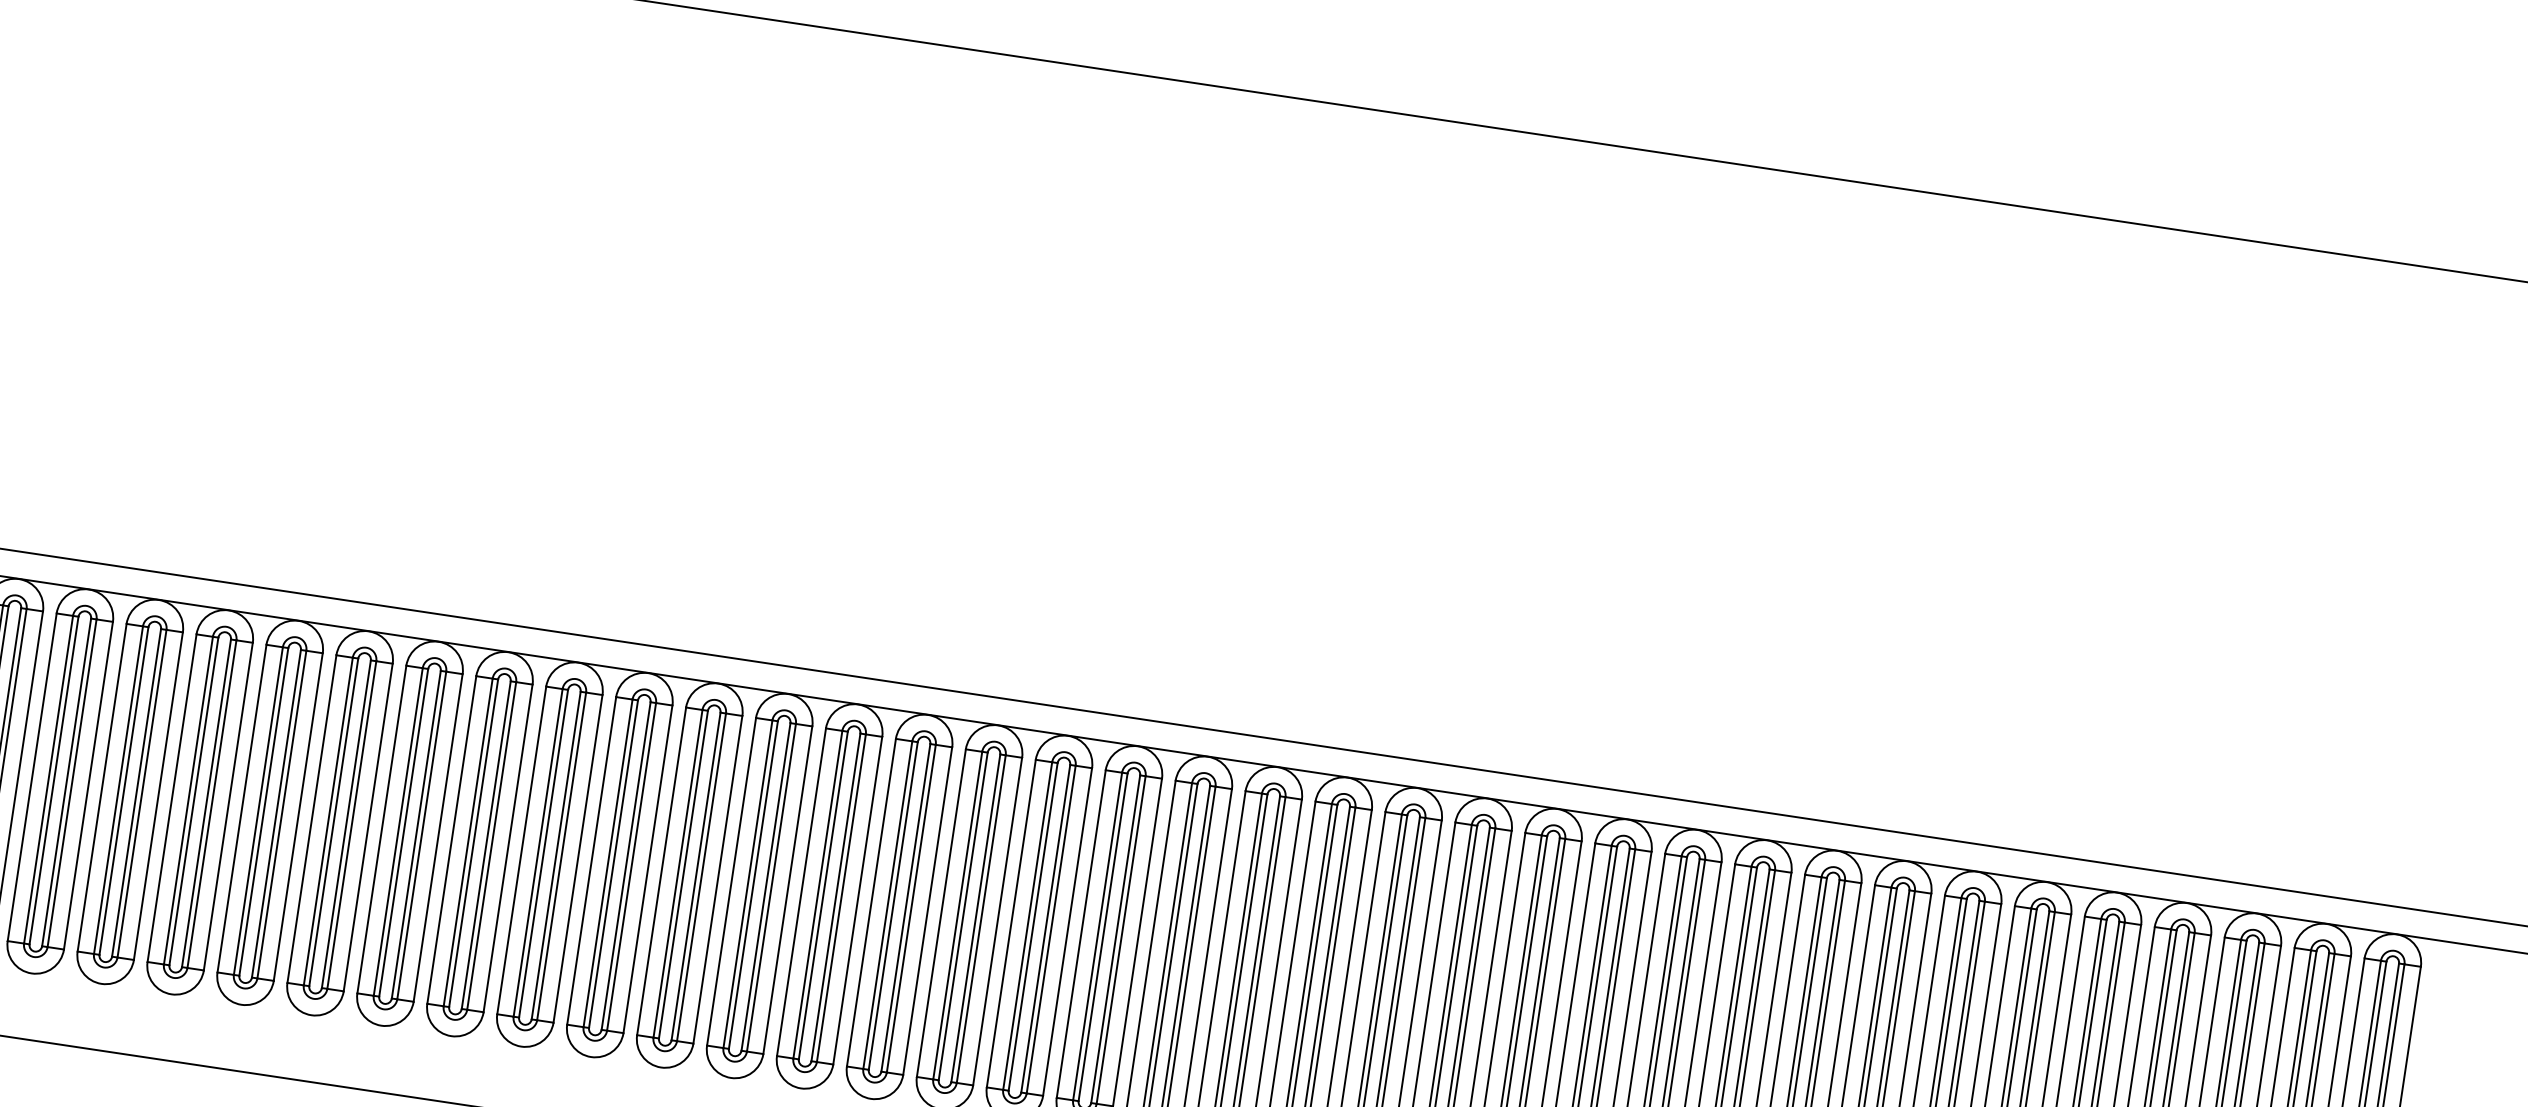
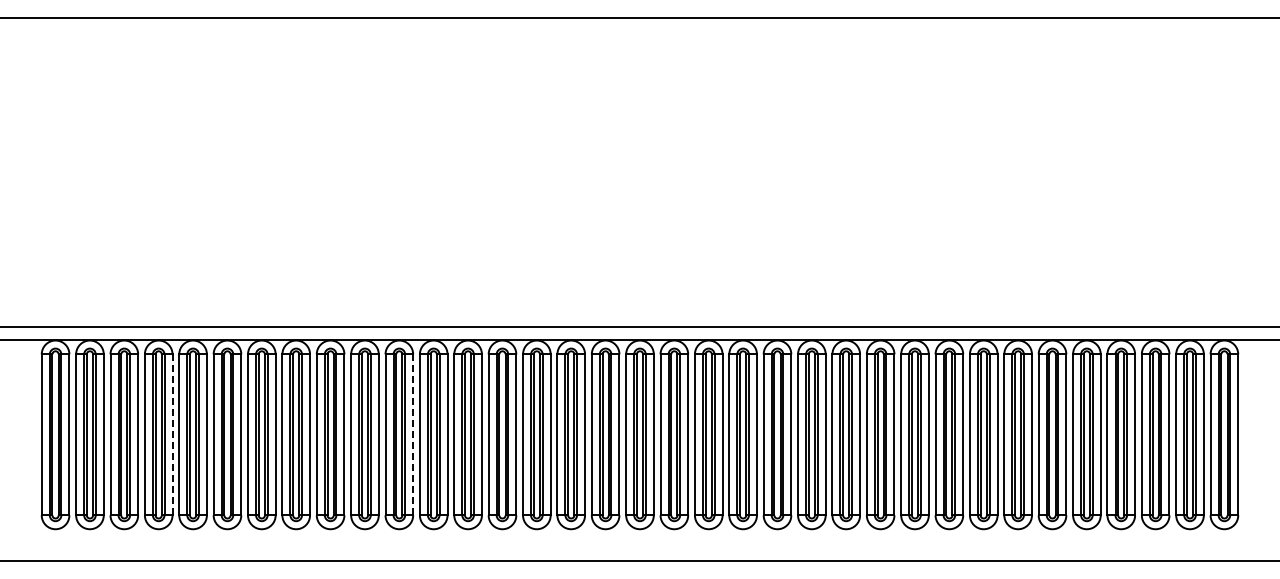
line: (228, 805) -> (172, 434), solid -> dashed
line: (718, 879) -> (413, 434), solid -> dashed

